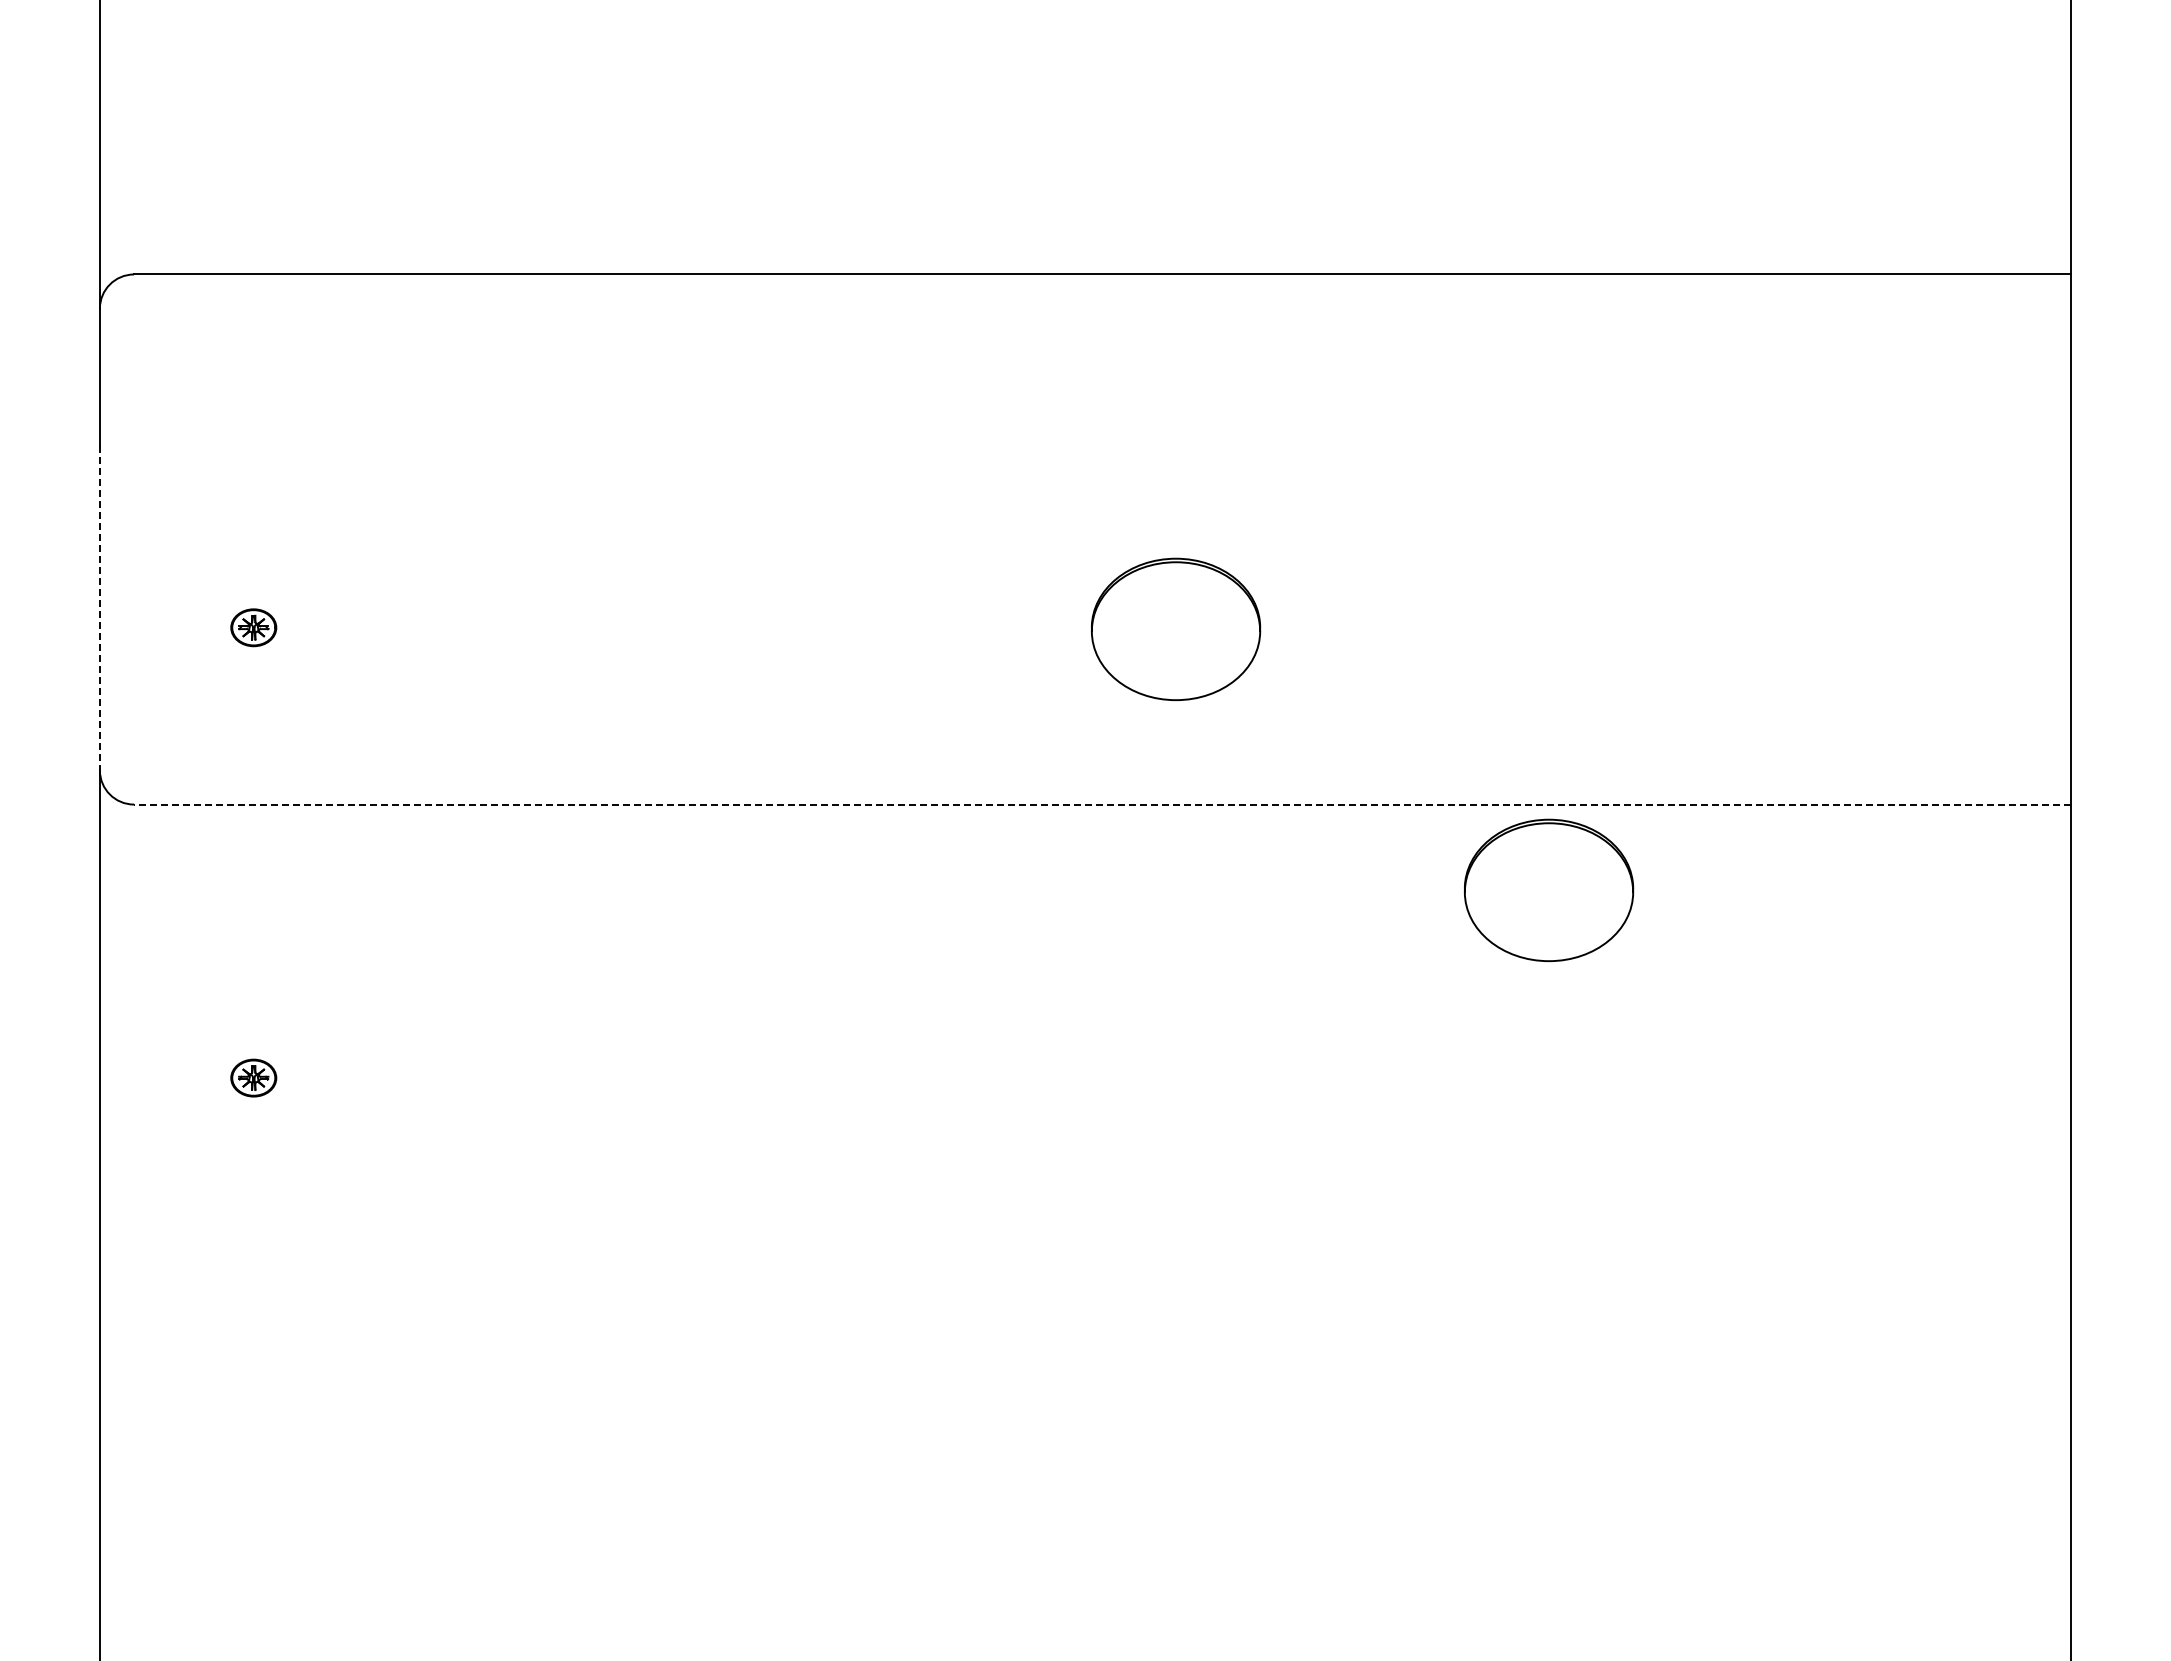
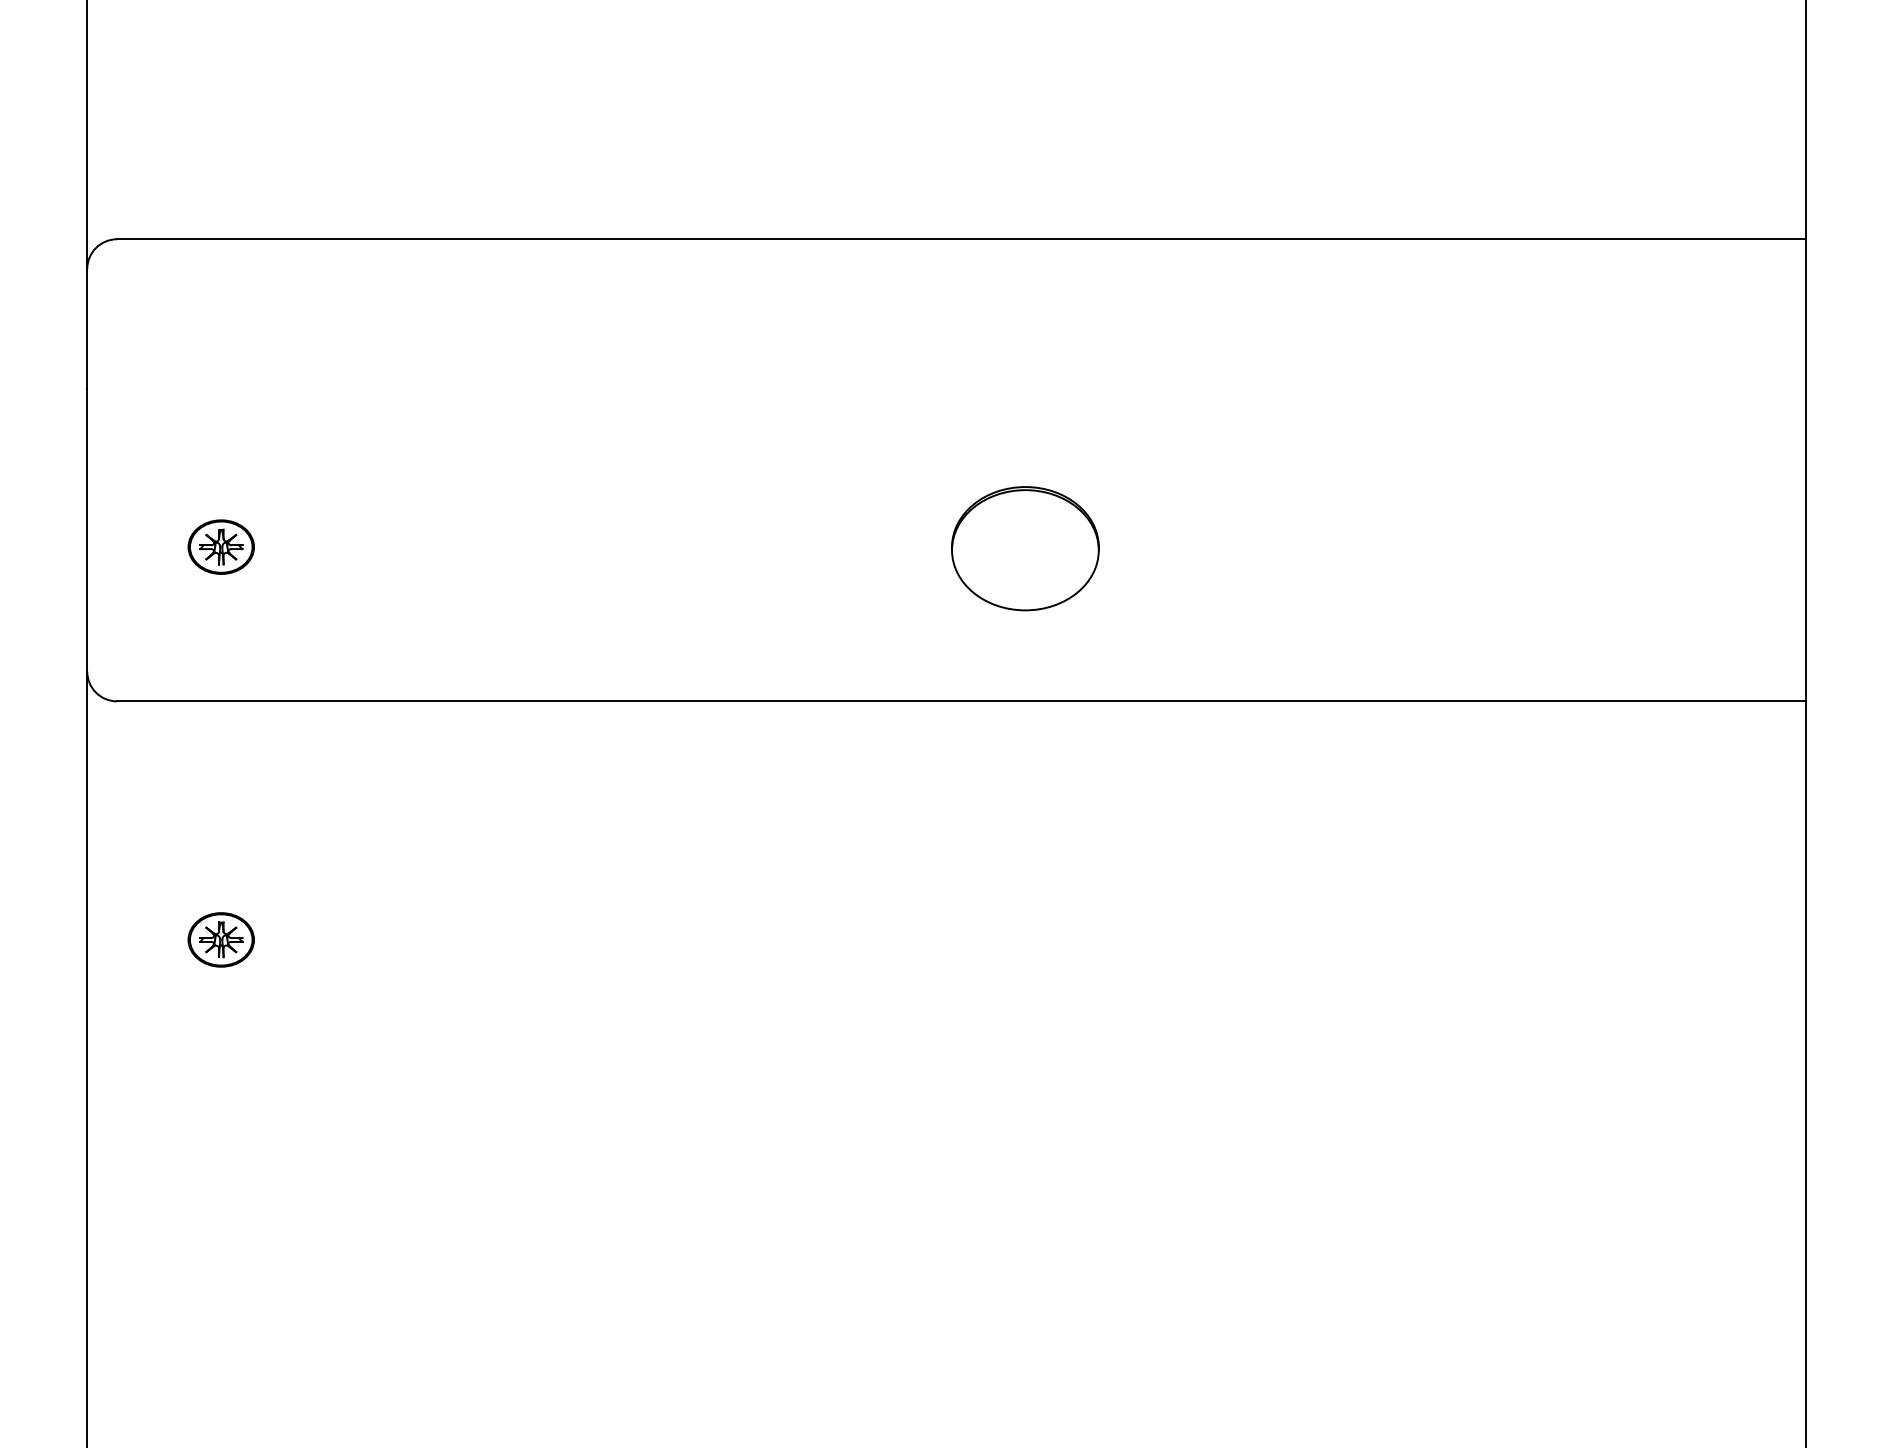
line: (99, 608) -> (86, 530), dashed -> solid
part: (253, 627) -> (221, 547), size x1.67
line: (1102, 804) -> (961, 701), dashed -> solid
part: (1549, 890) -> (1351, 776), removed
part: (253, 1077) -> (221, 939), size x1.67

